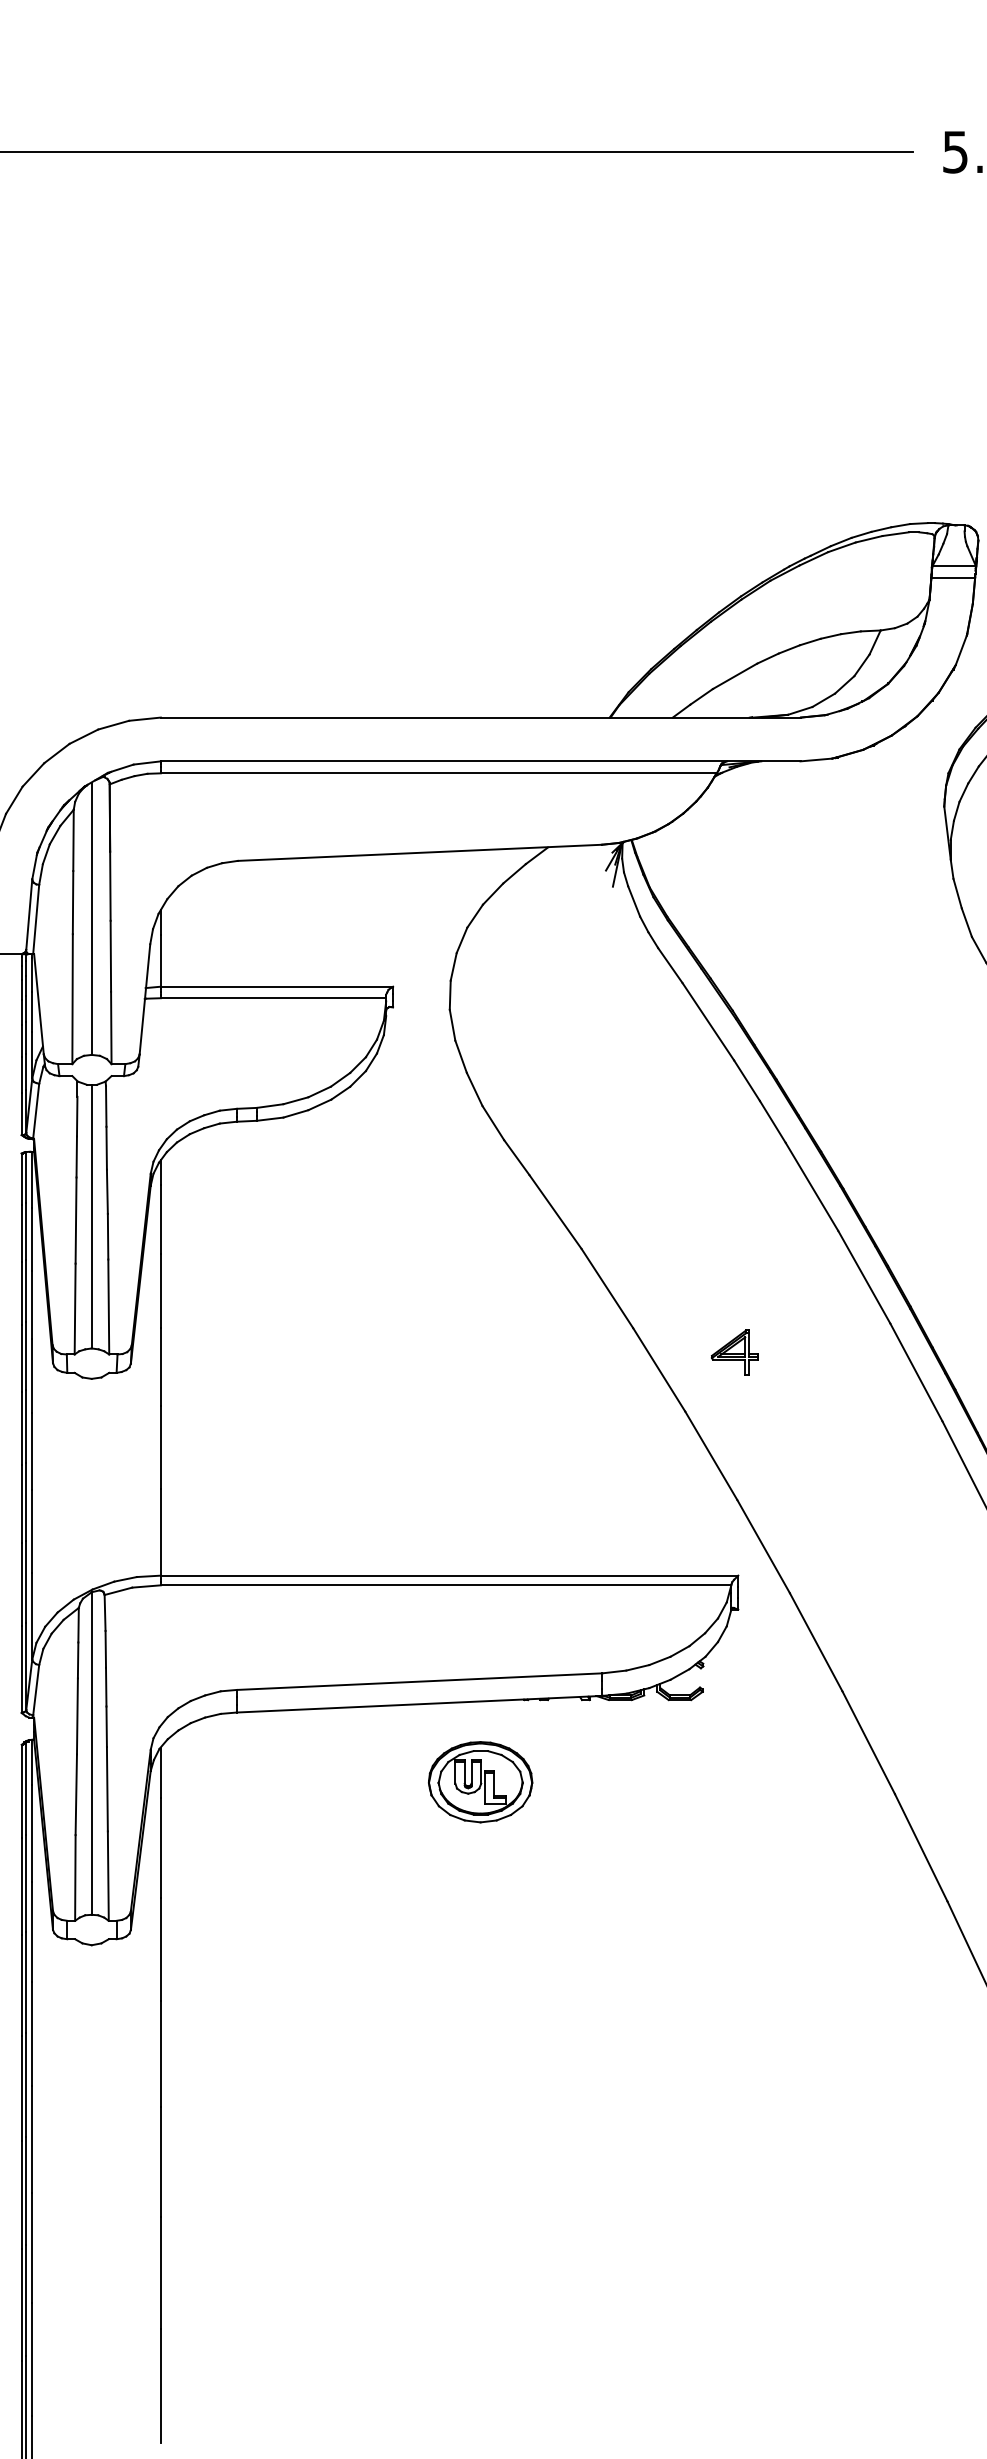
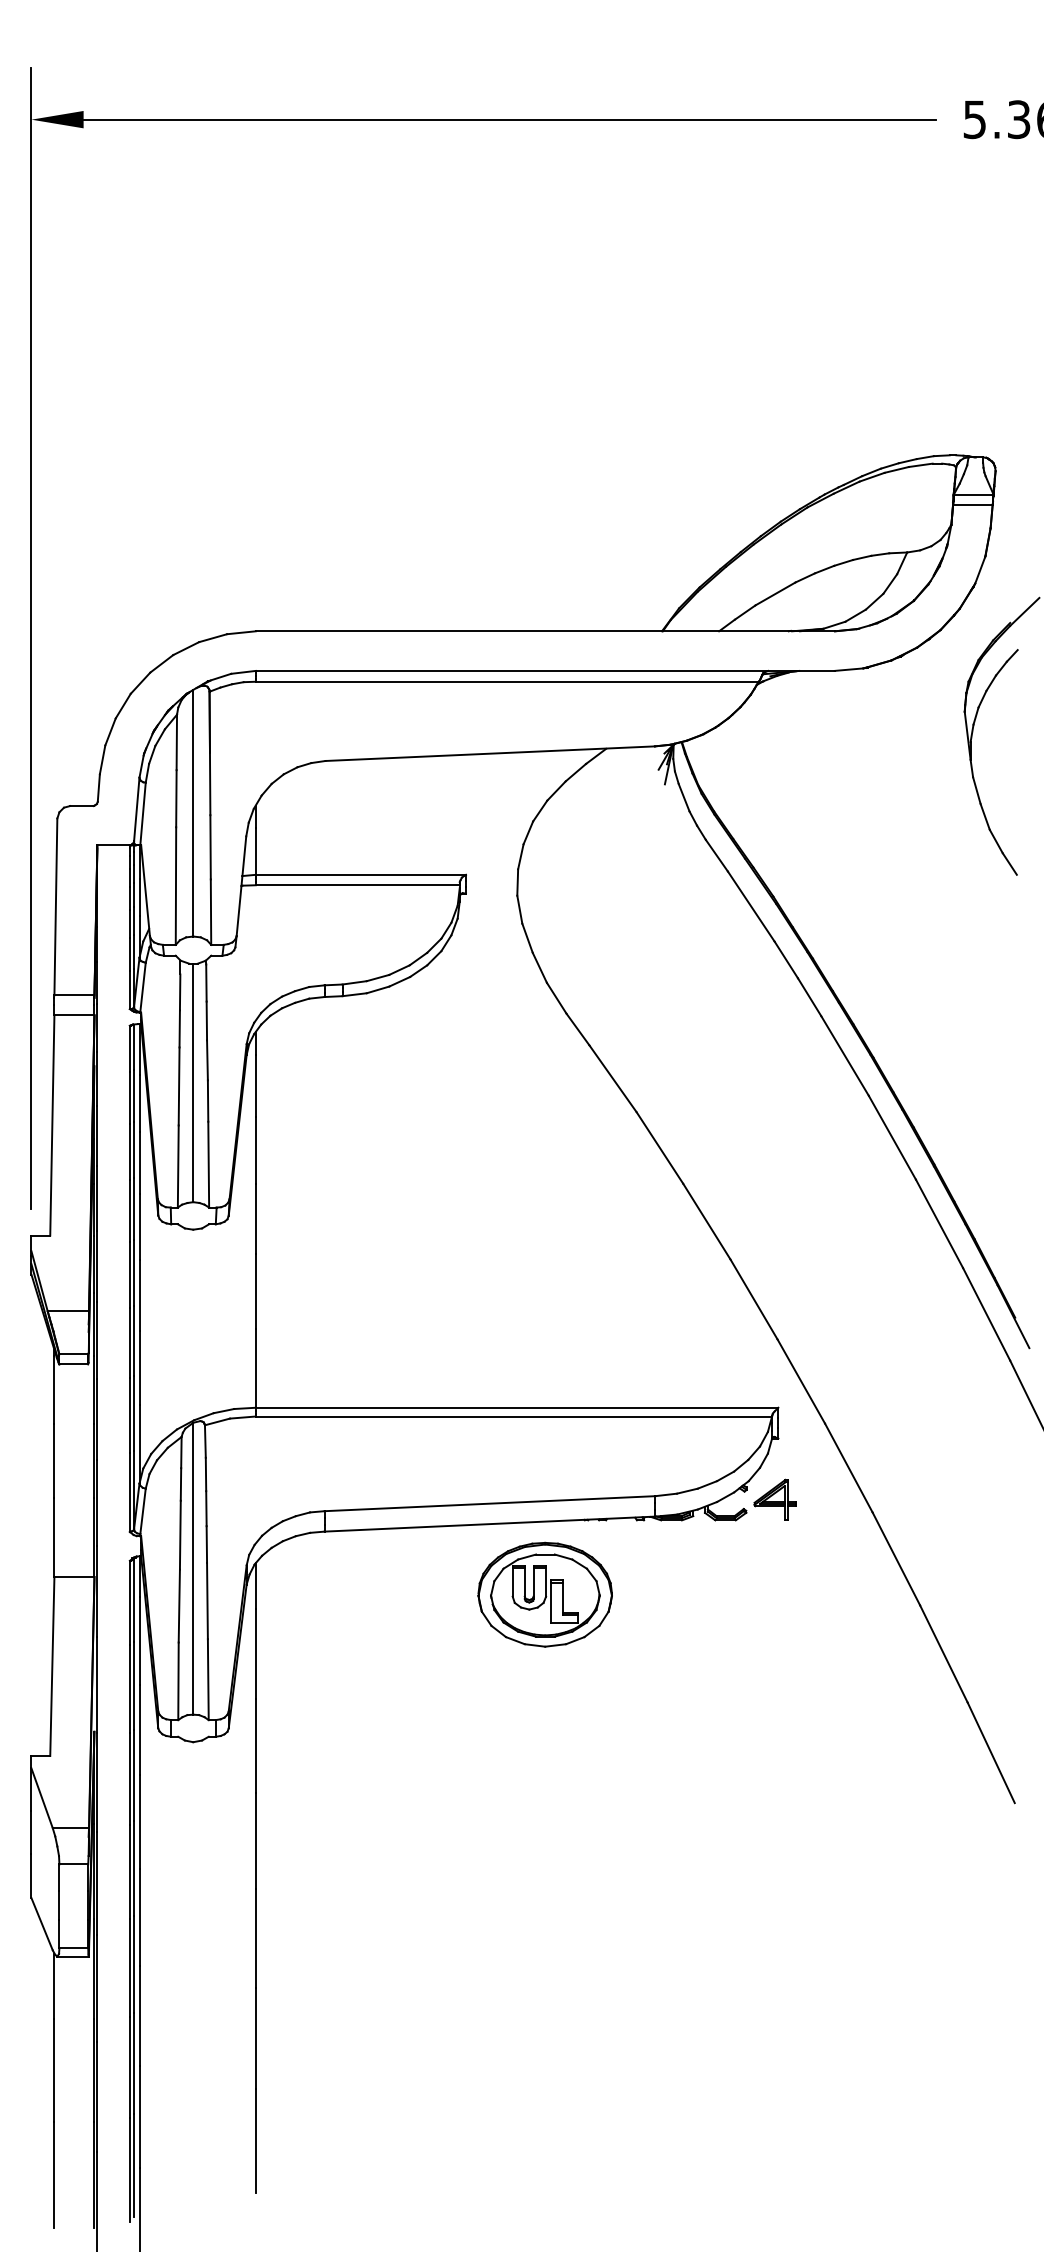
part: (734, 1352) -> (774, 1499), moved
part: (479, 1782) -> (544, 1594), size x1.43

